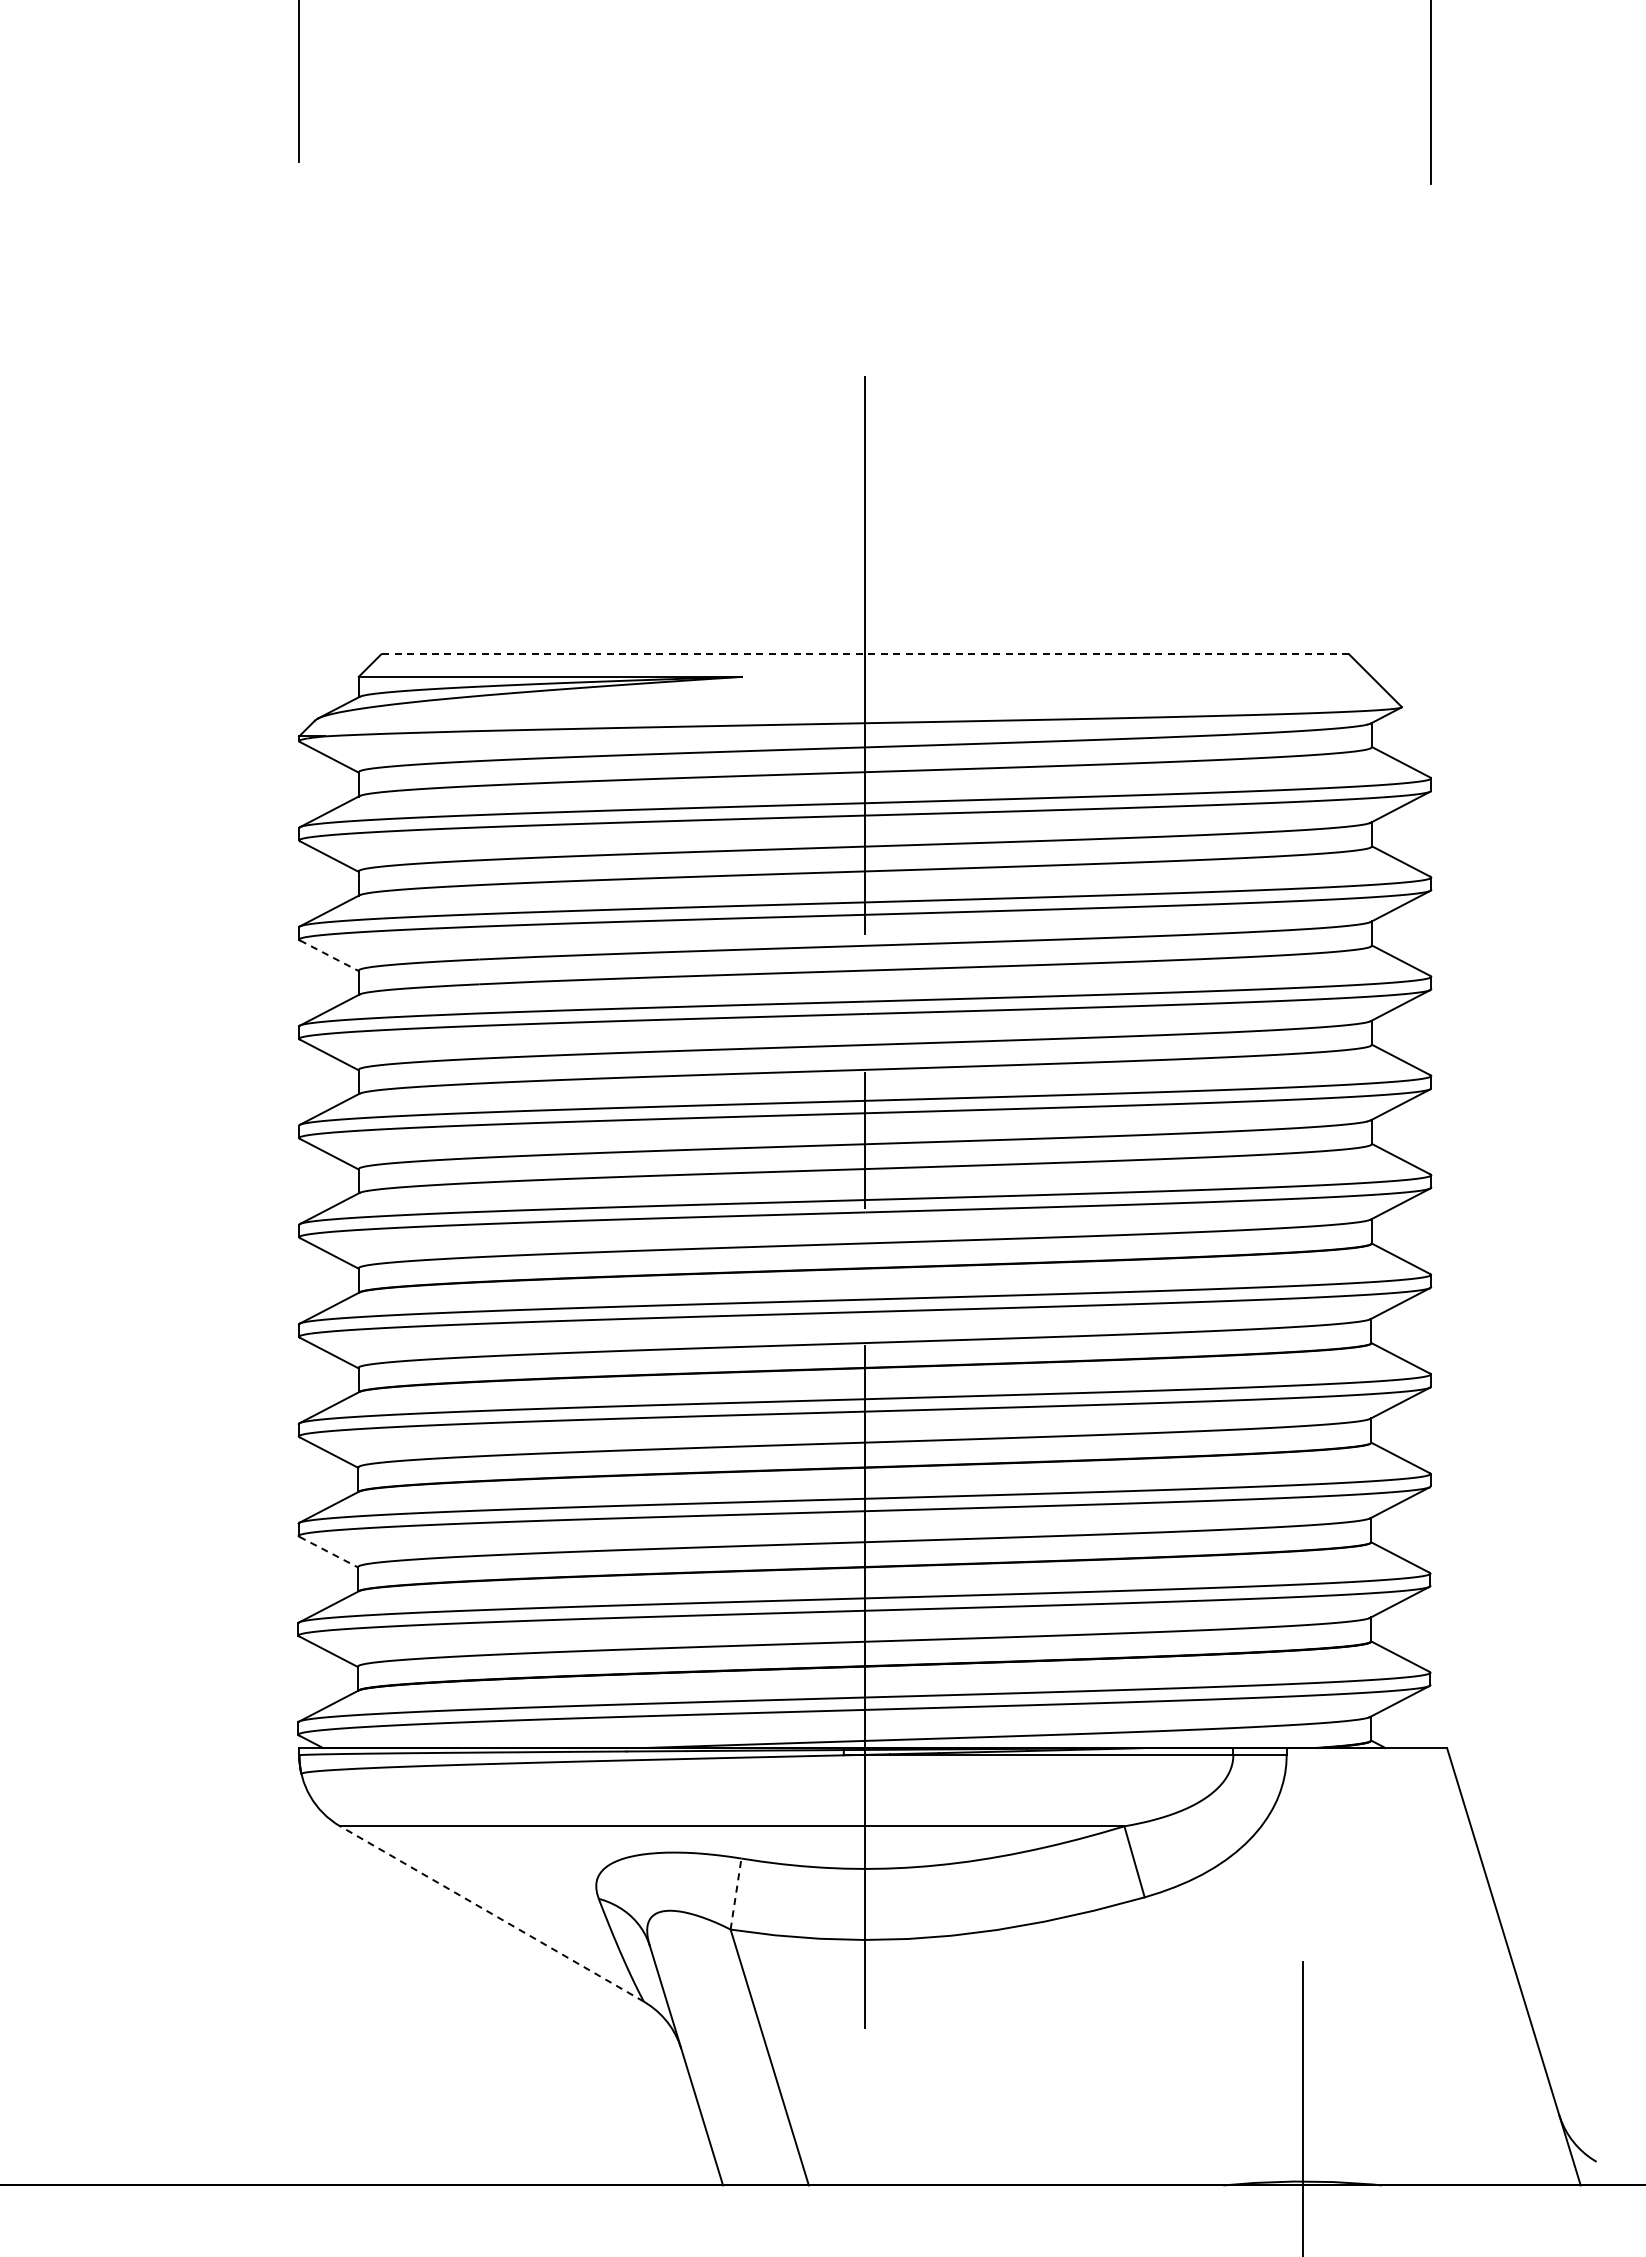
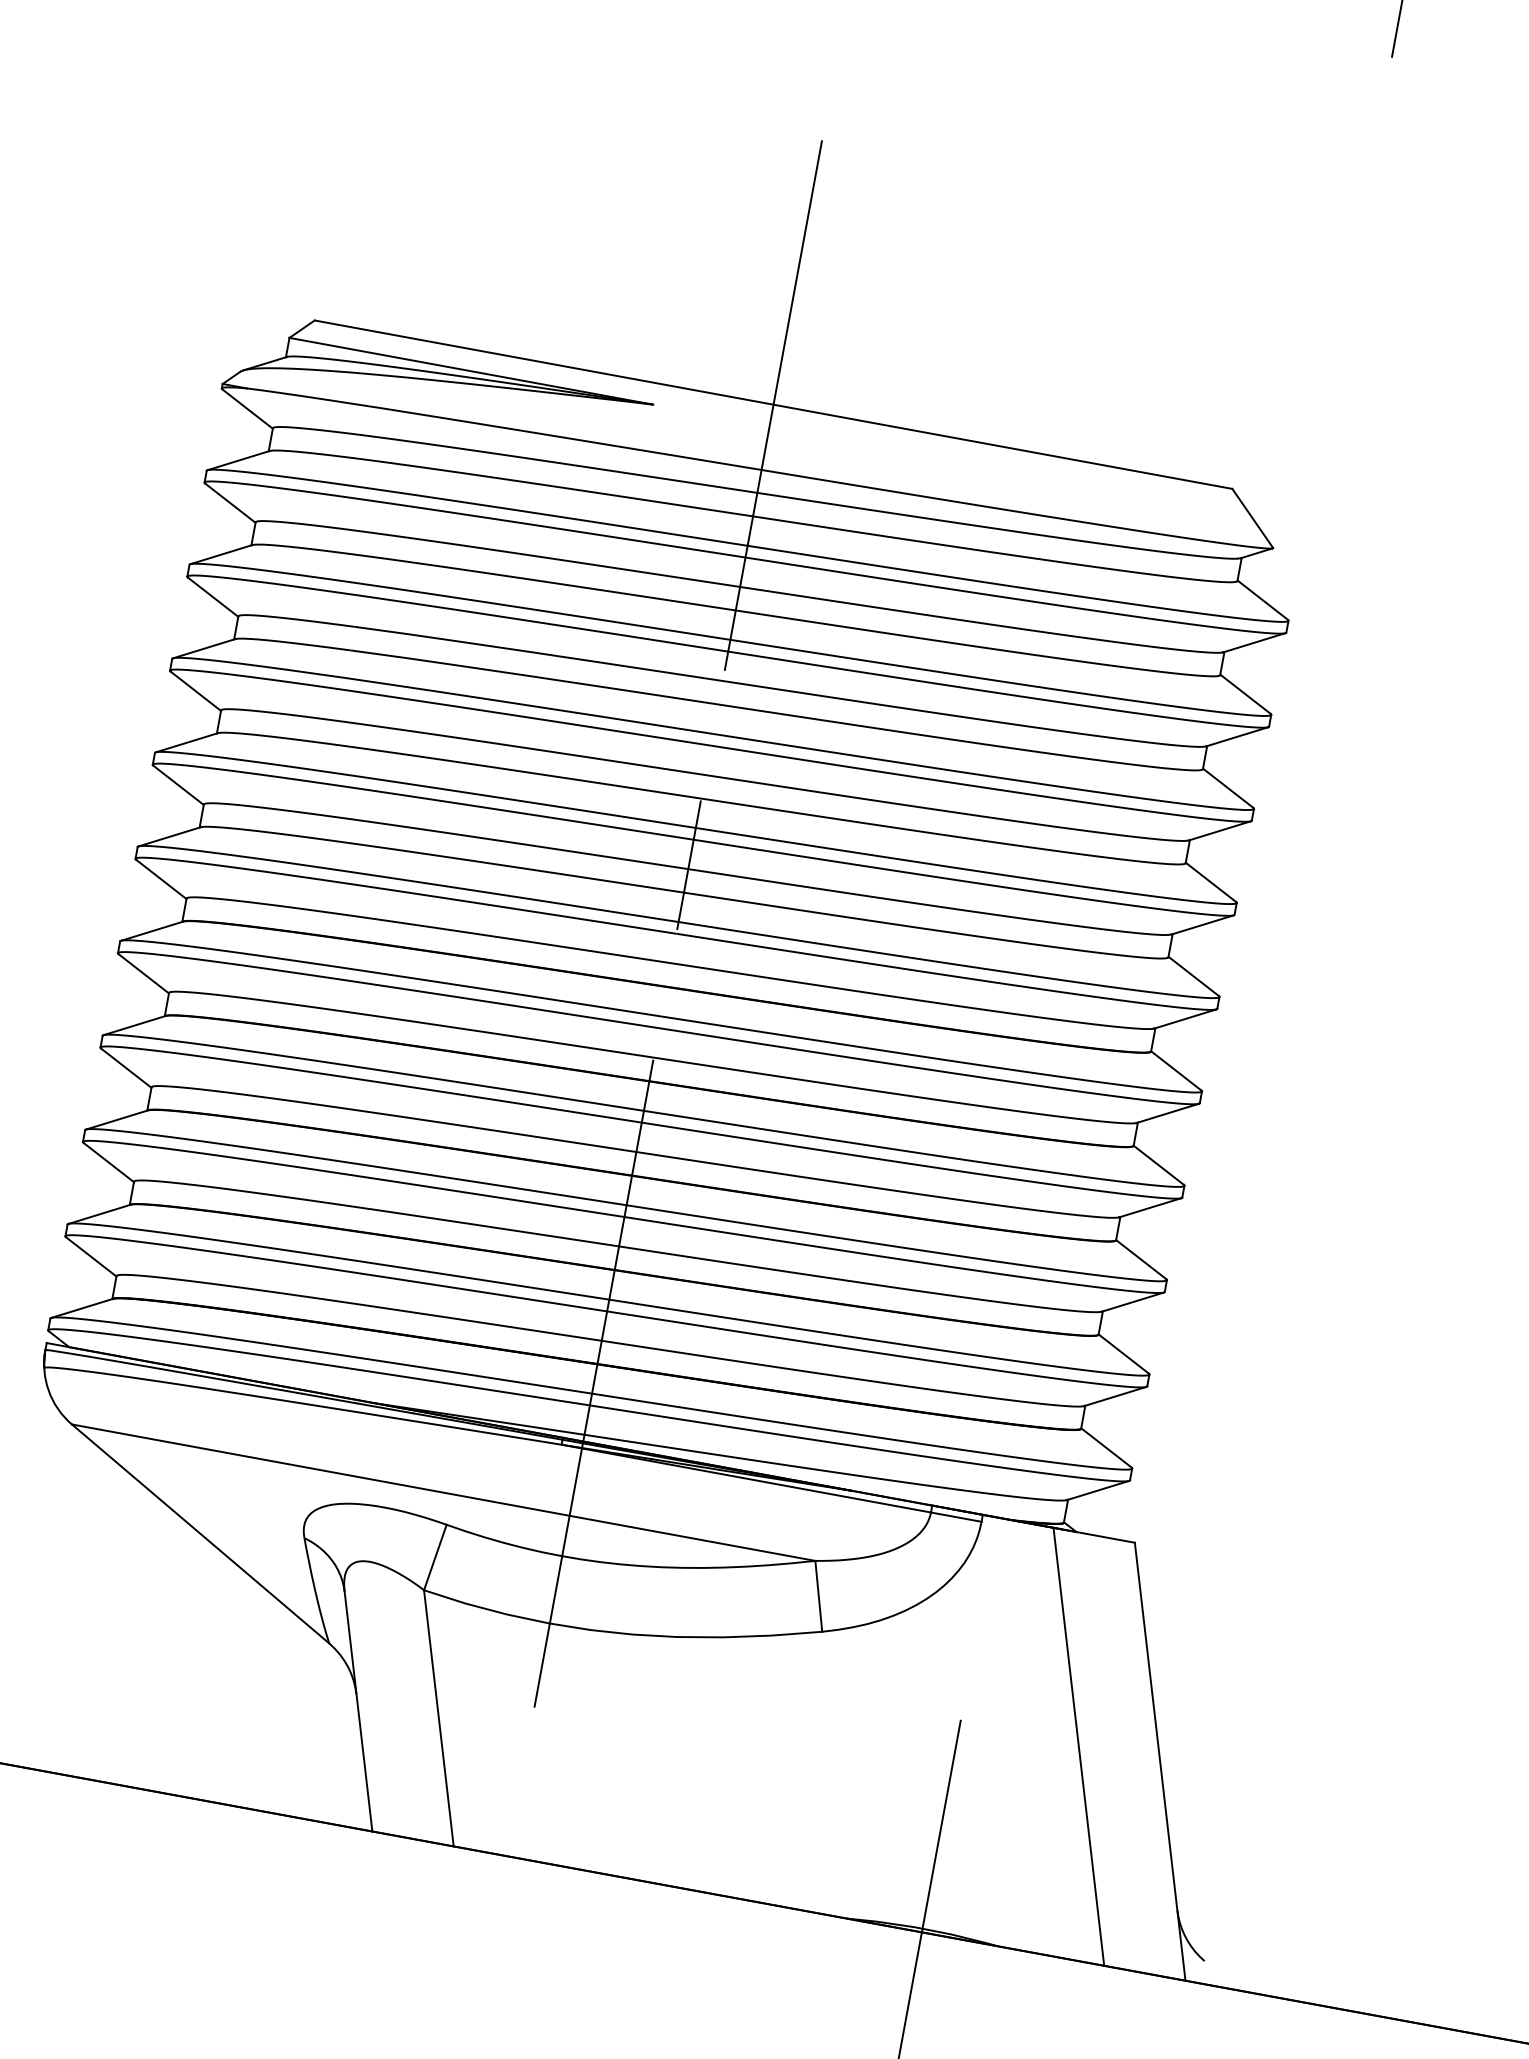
line: (865, 654) -> (773, 404), dashed -> solid
line: (329, 956) -> (213, 597), dashed -> solid
line: (329, 1552) -> (109, 1162), dashed -> solid
line: (736, 1894) -> (435, 1558), dashed -> solid
line: (491, 1913) -> (200, 1533), dashed -> solid
line: (1427, 1966) -> (1078, 1746), added

